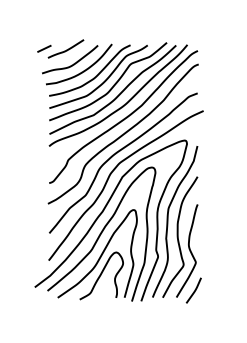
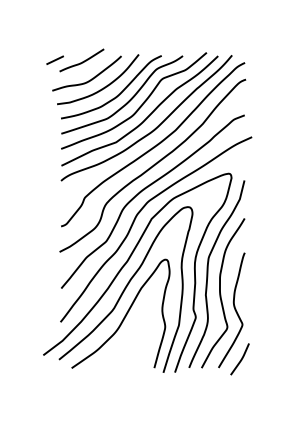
curve: (101, 275) -> (125, 340), removed

